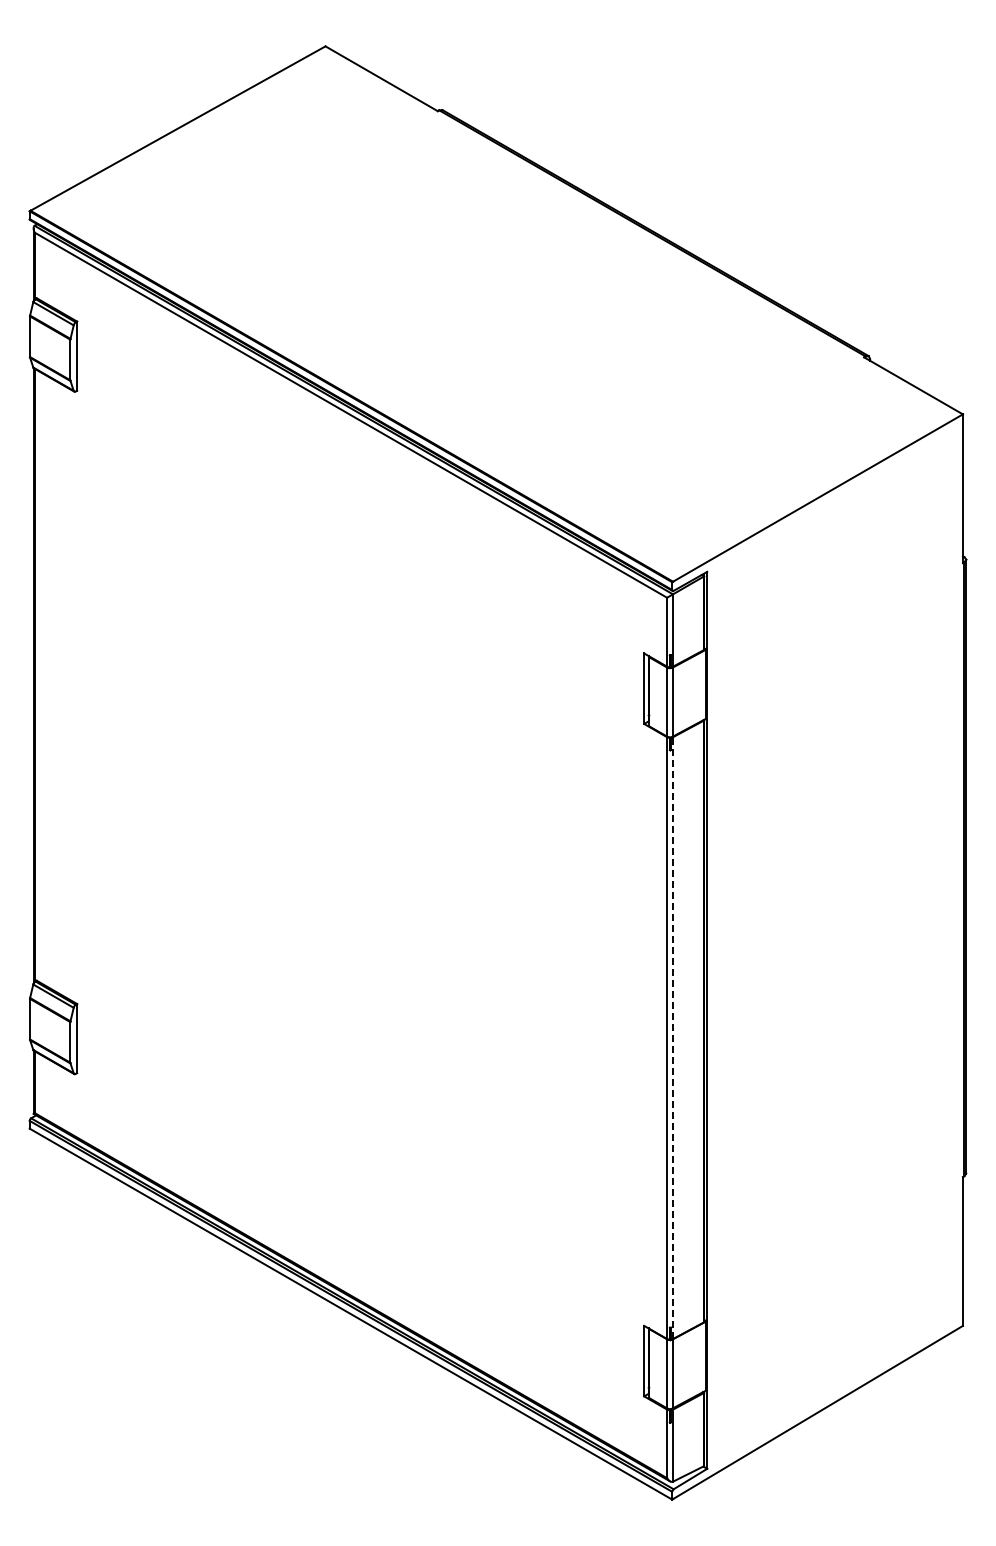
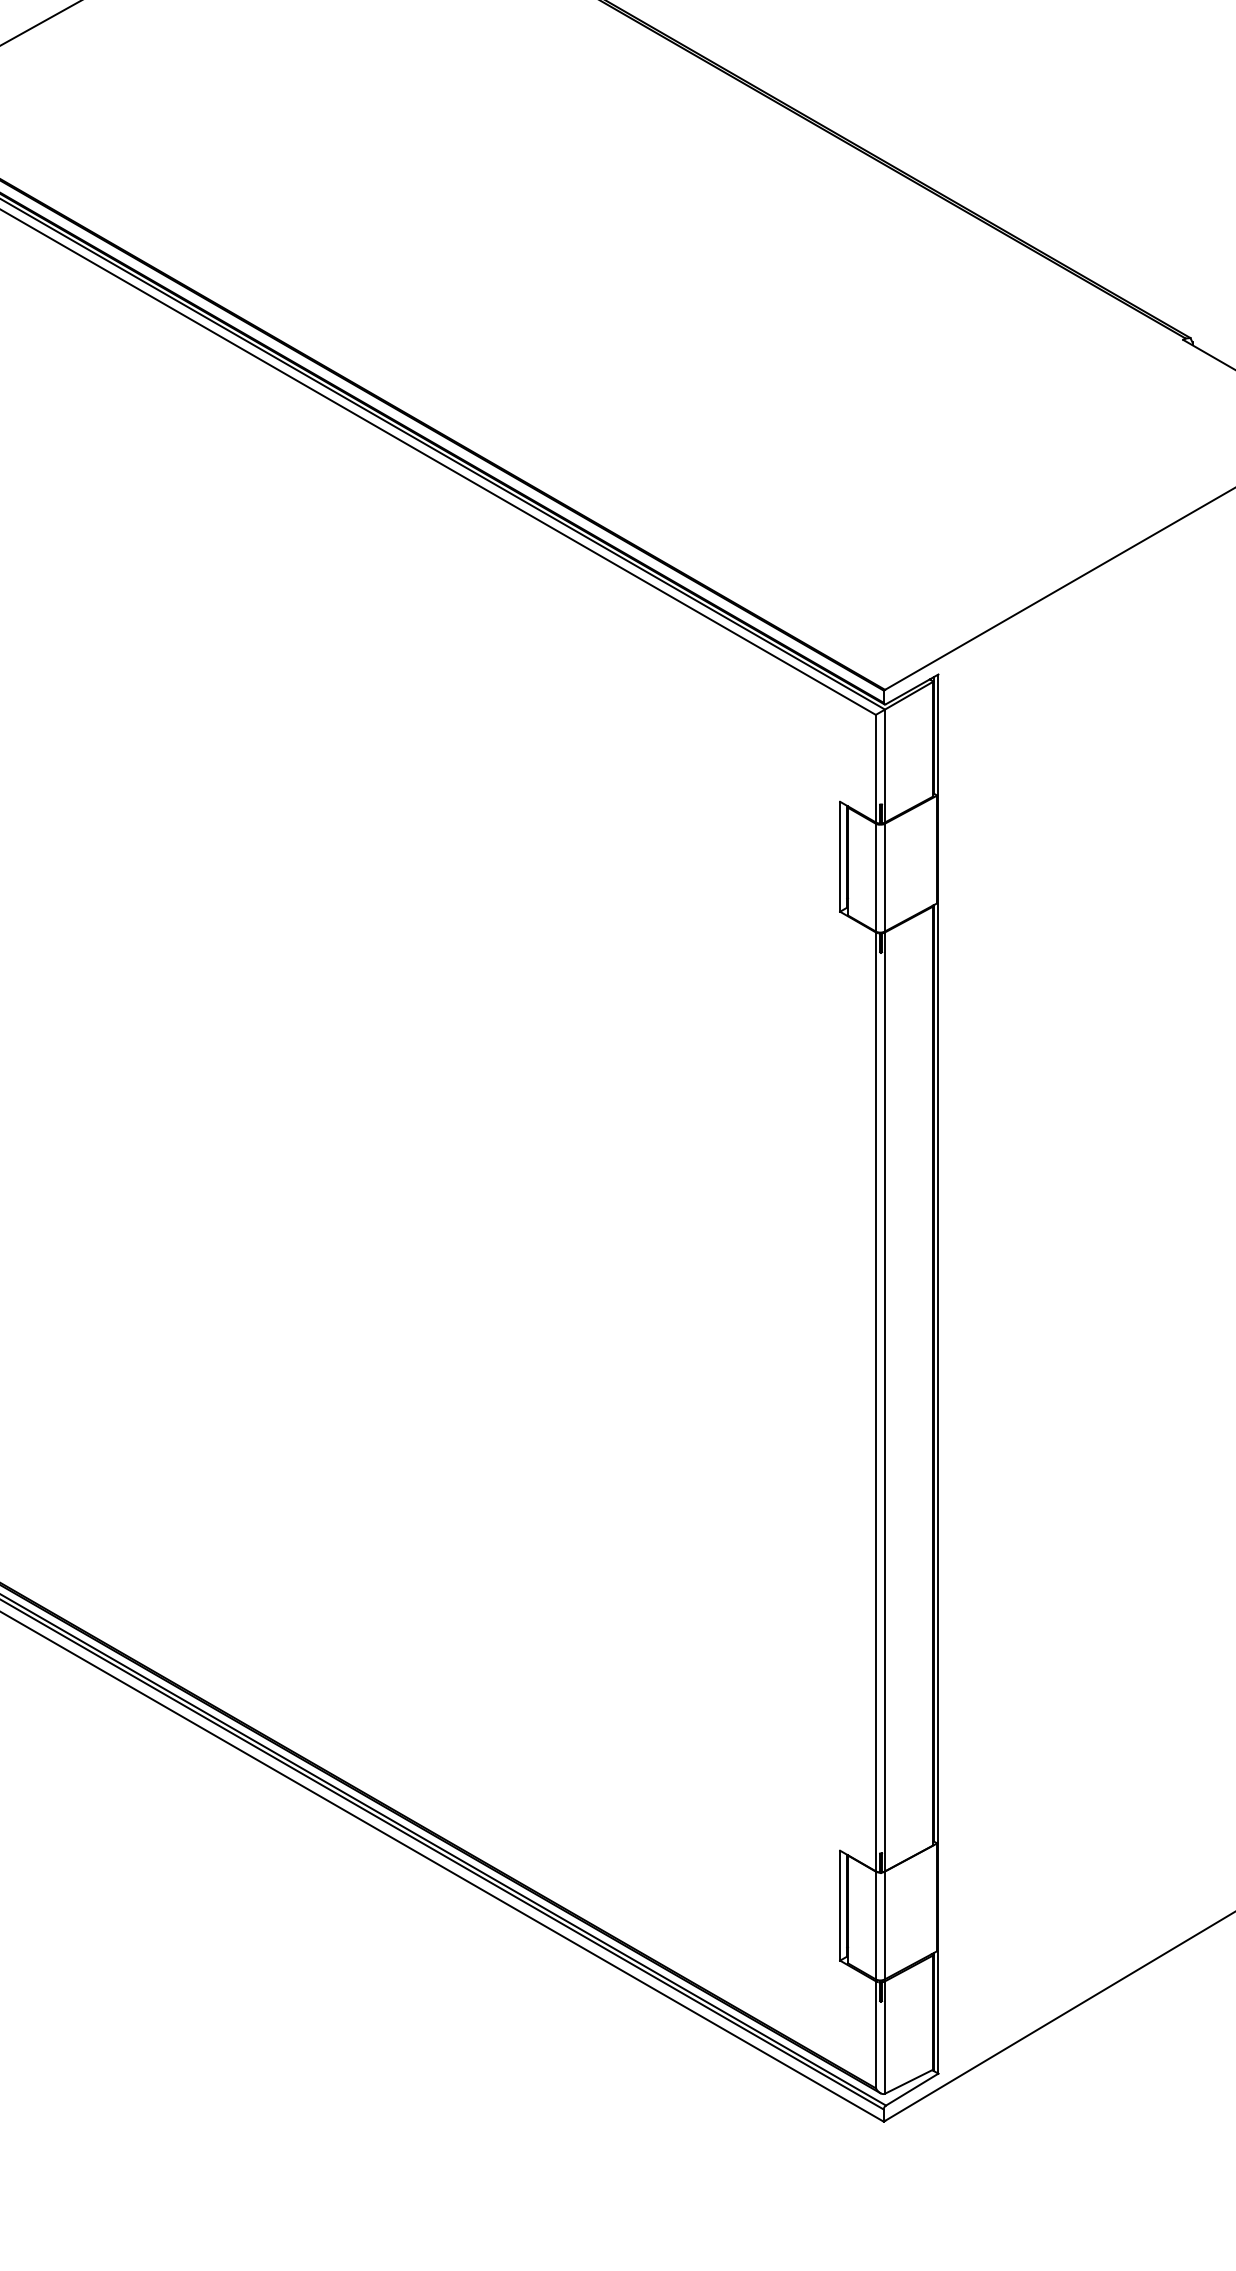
line: (672, 1038) -> (884, 1402), dashed -> solid

